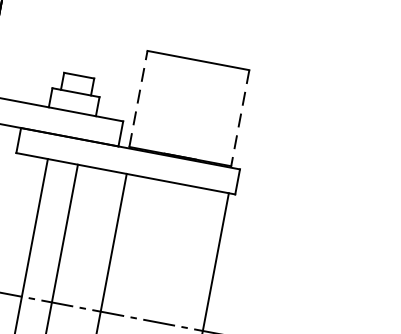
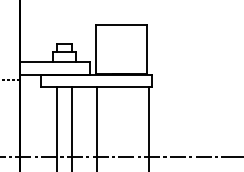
line: (138, 98) -> (95, 49), dashed -> solid
line: (240, 120) -> (147, 50), dashed -> solid

